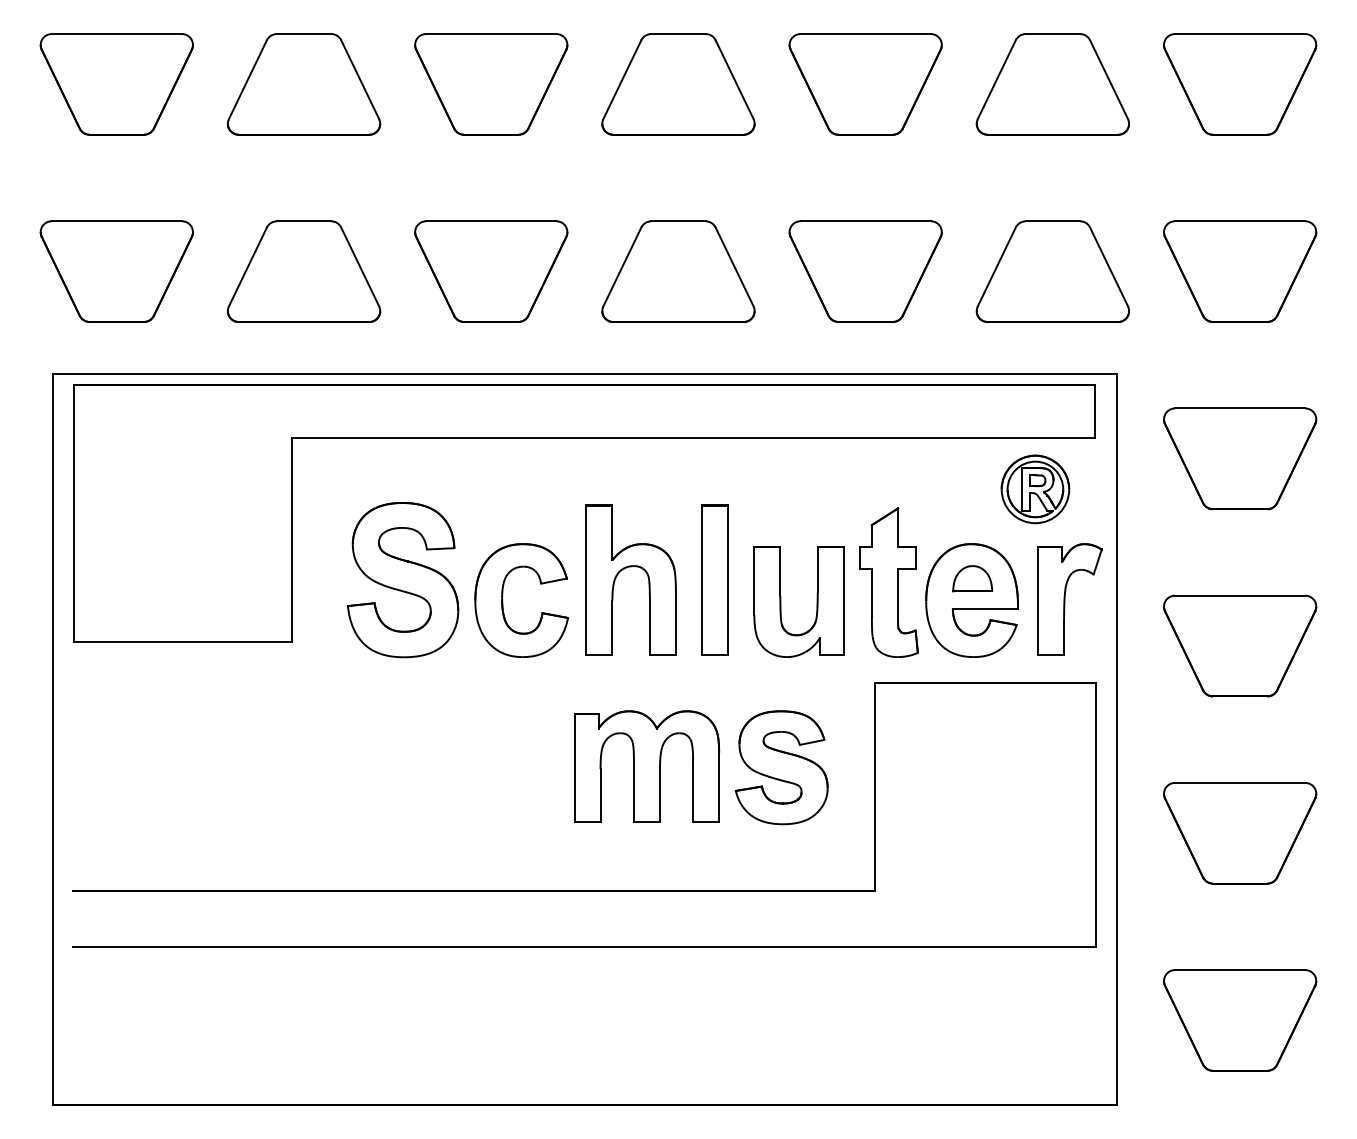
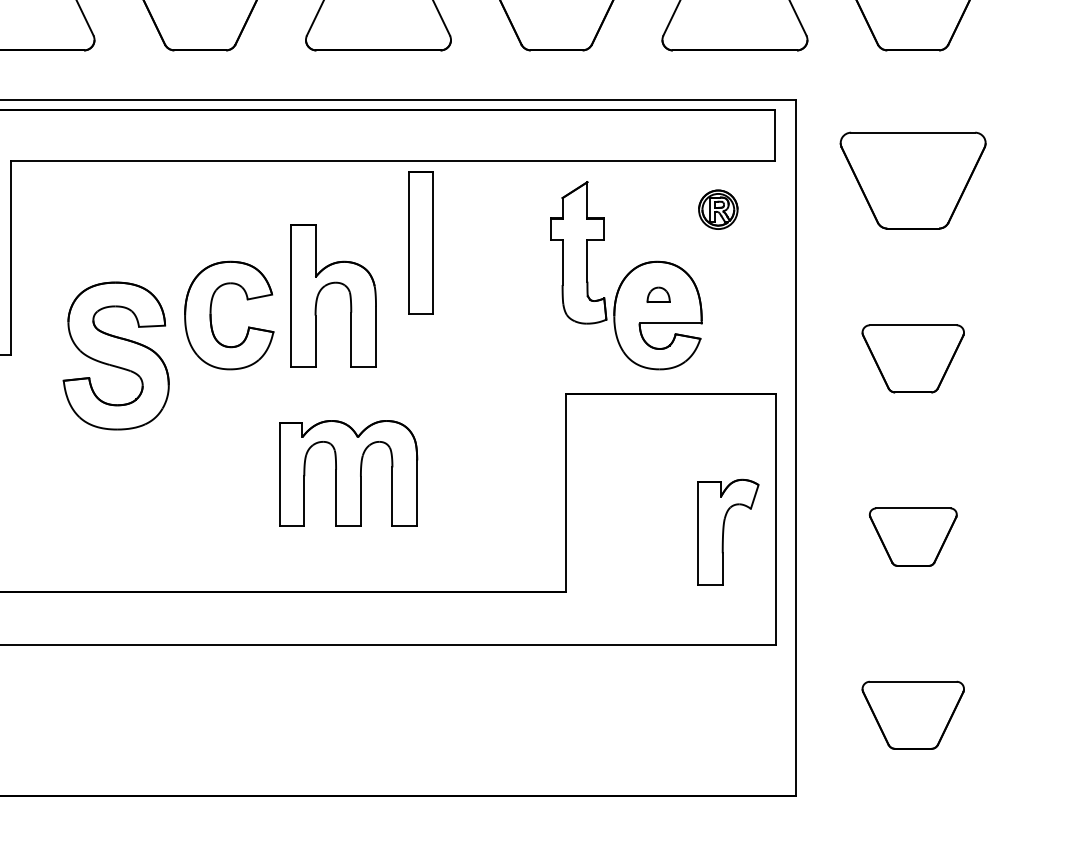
part: (1035, 489) -> (718, 209), size x0.6
part: (972, 578) -> (658, 294), size x0.6
part: (714, 579) -> (420, 242), moved
part: (402, 580) -> (115, 356), moved
part: (888, 582) -> (578, 252), moved
part: (1069, 599) -> (727, 532), moved
part: (781, 601) -> (476, 316), removed
part: (1240, 645) -> (913, 358), size x0.7
part: (781, 767) -> (476, 474), removed
part: (1240, 833) -> (913, 537), size x0.6
part: (1240, 1020) -> (913, 715), size x0.7

